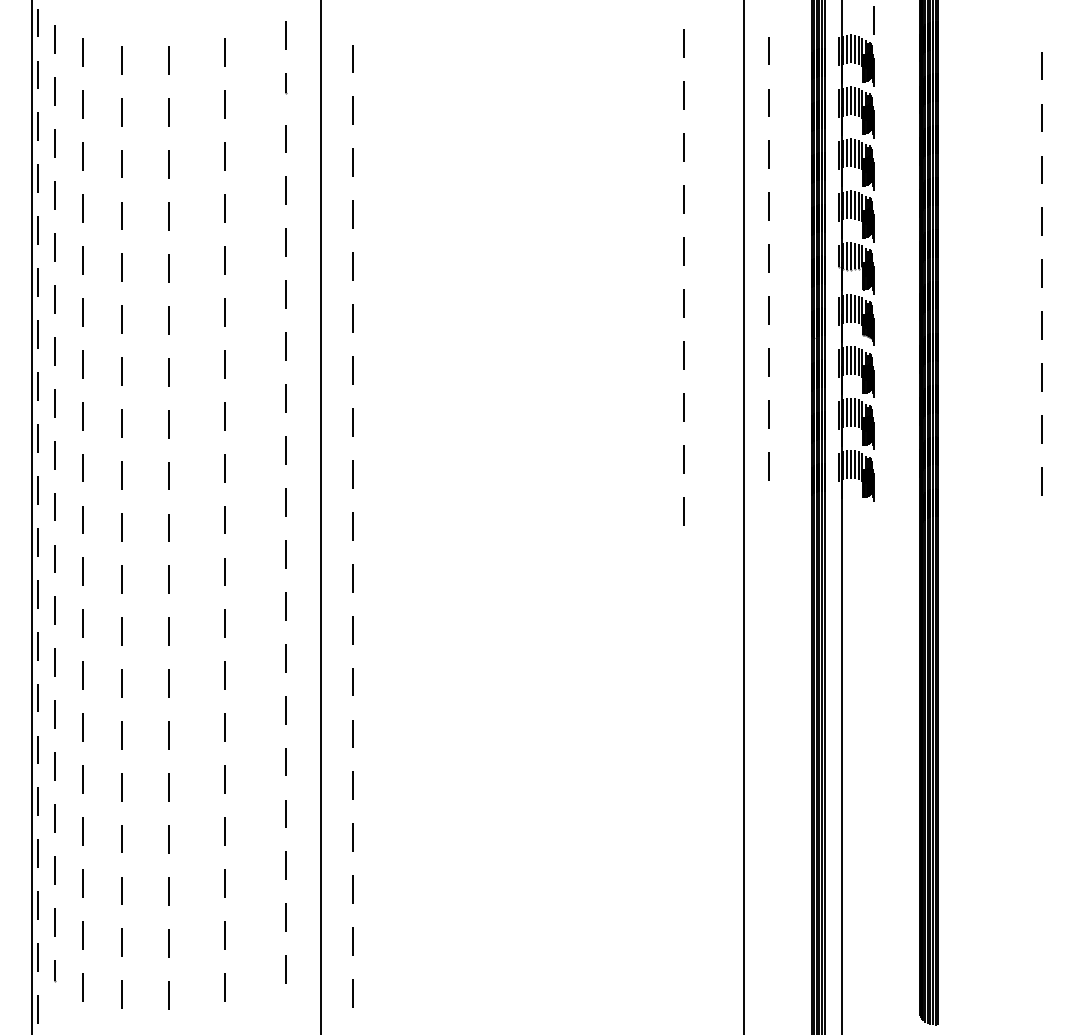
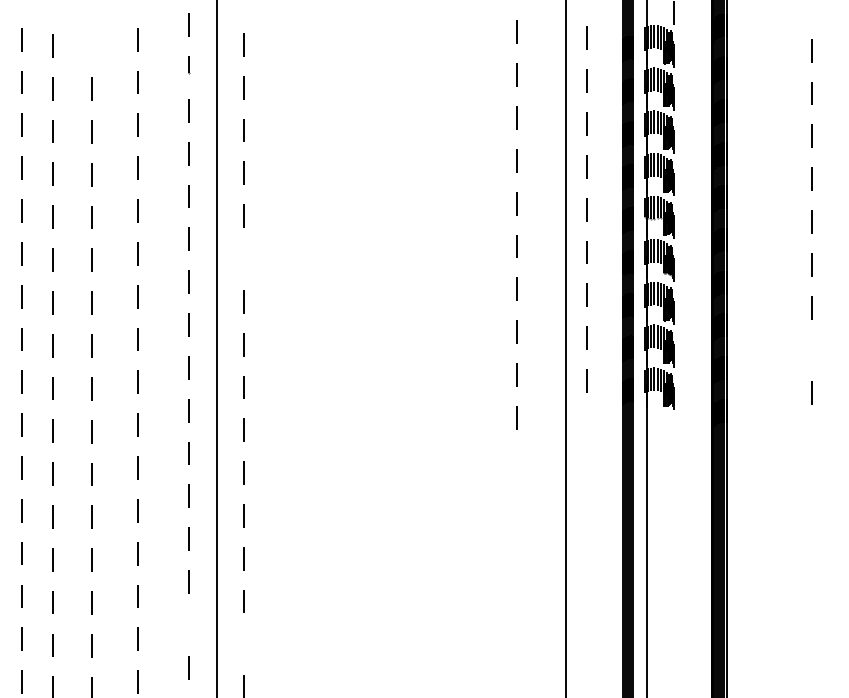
line: (168, 60) -> (91, 46), removed
line: (352, 318) -> (243, 258), removed
line: (1041, 429) -> (811, 350), removed
line: (286, 761) -> (189, 624), removed
line: (352, 785) -> (243, 644), removed

